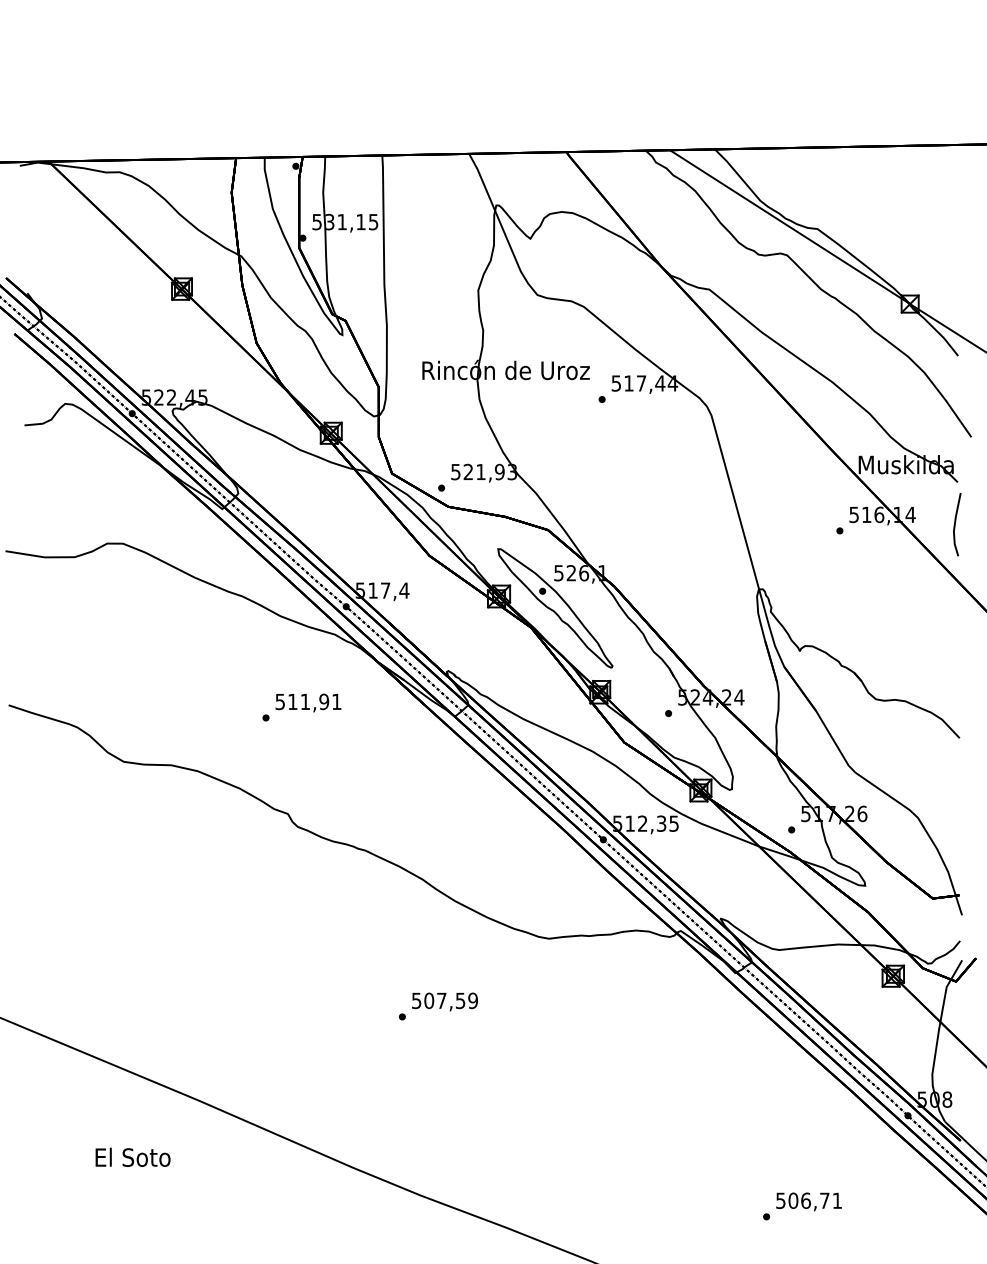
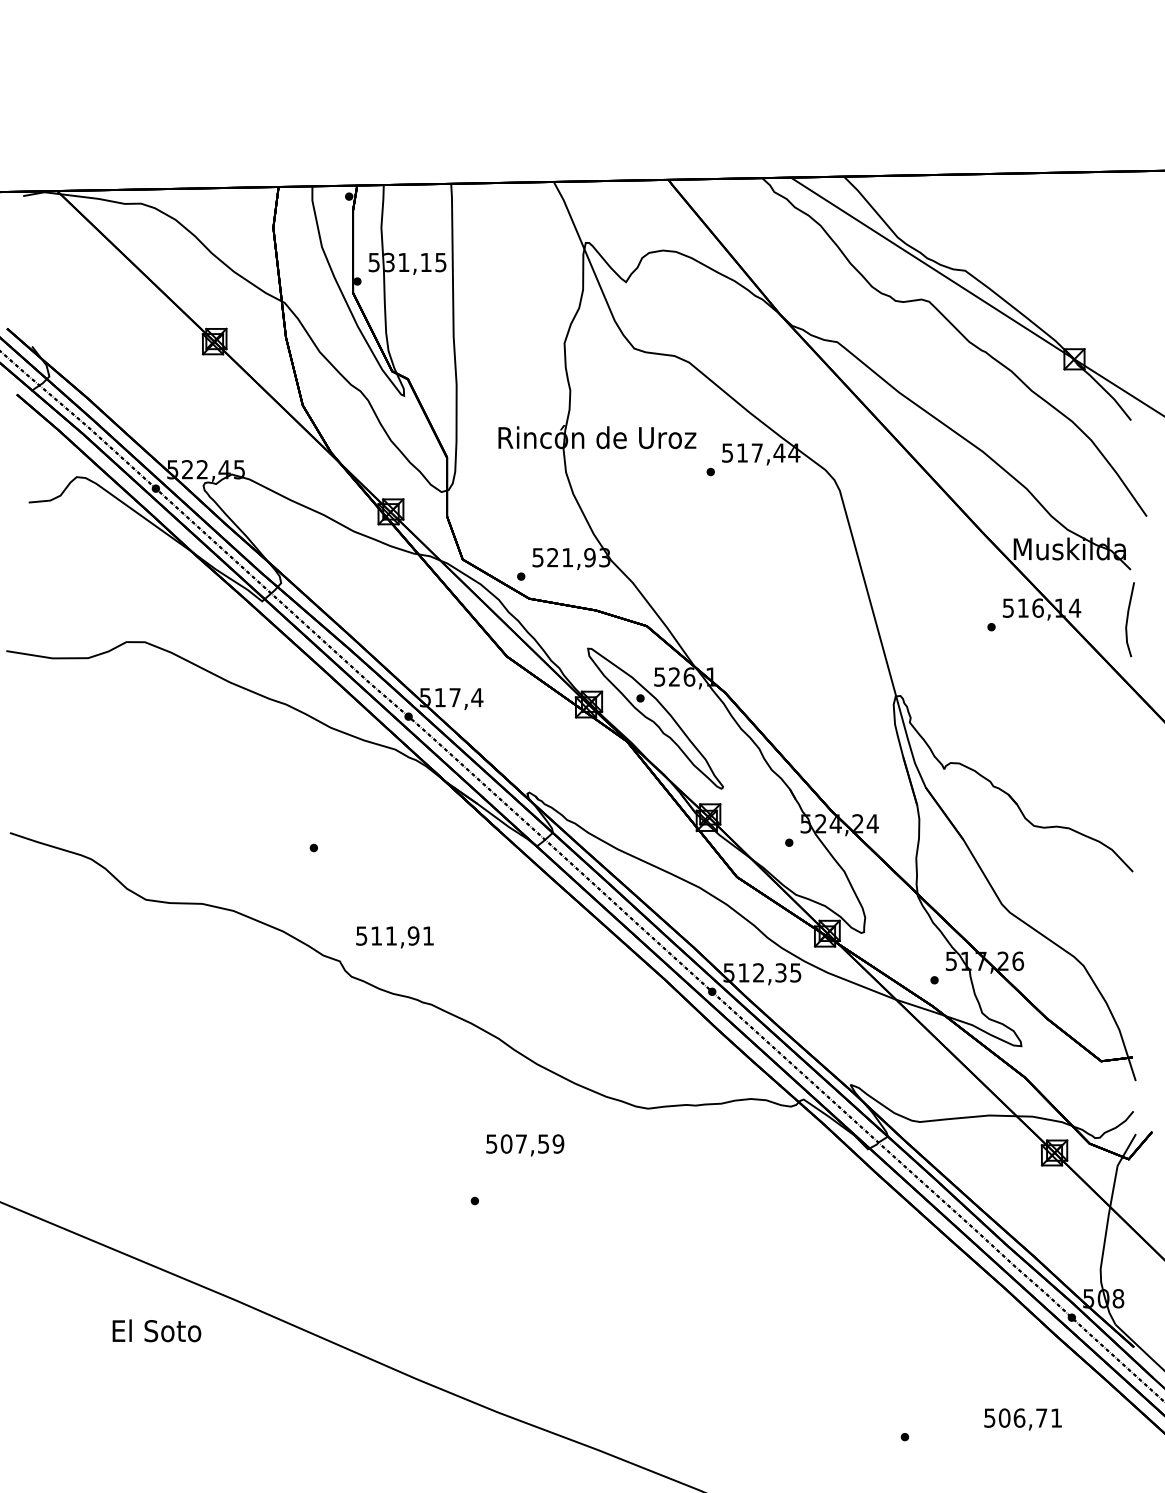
text: (308, 703) -> (394, 937), moved
text: (445, 1002) -> (525, 1145), moved
text: (132, 1157) -> (156, 1330), moved
text: (808, 1201) -> (1022, 1419), moved

